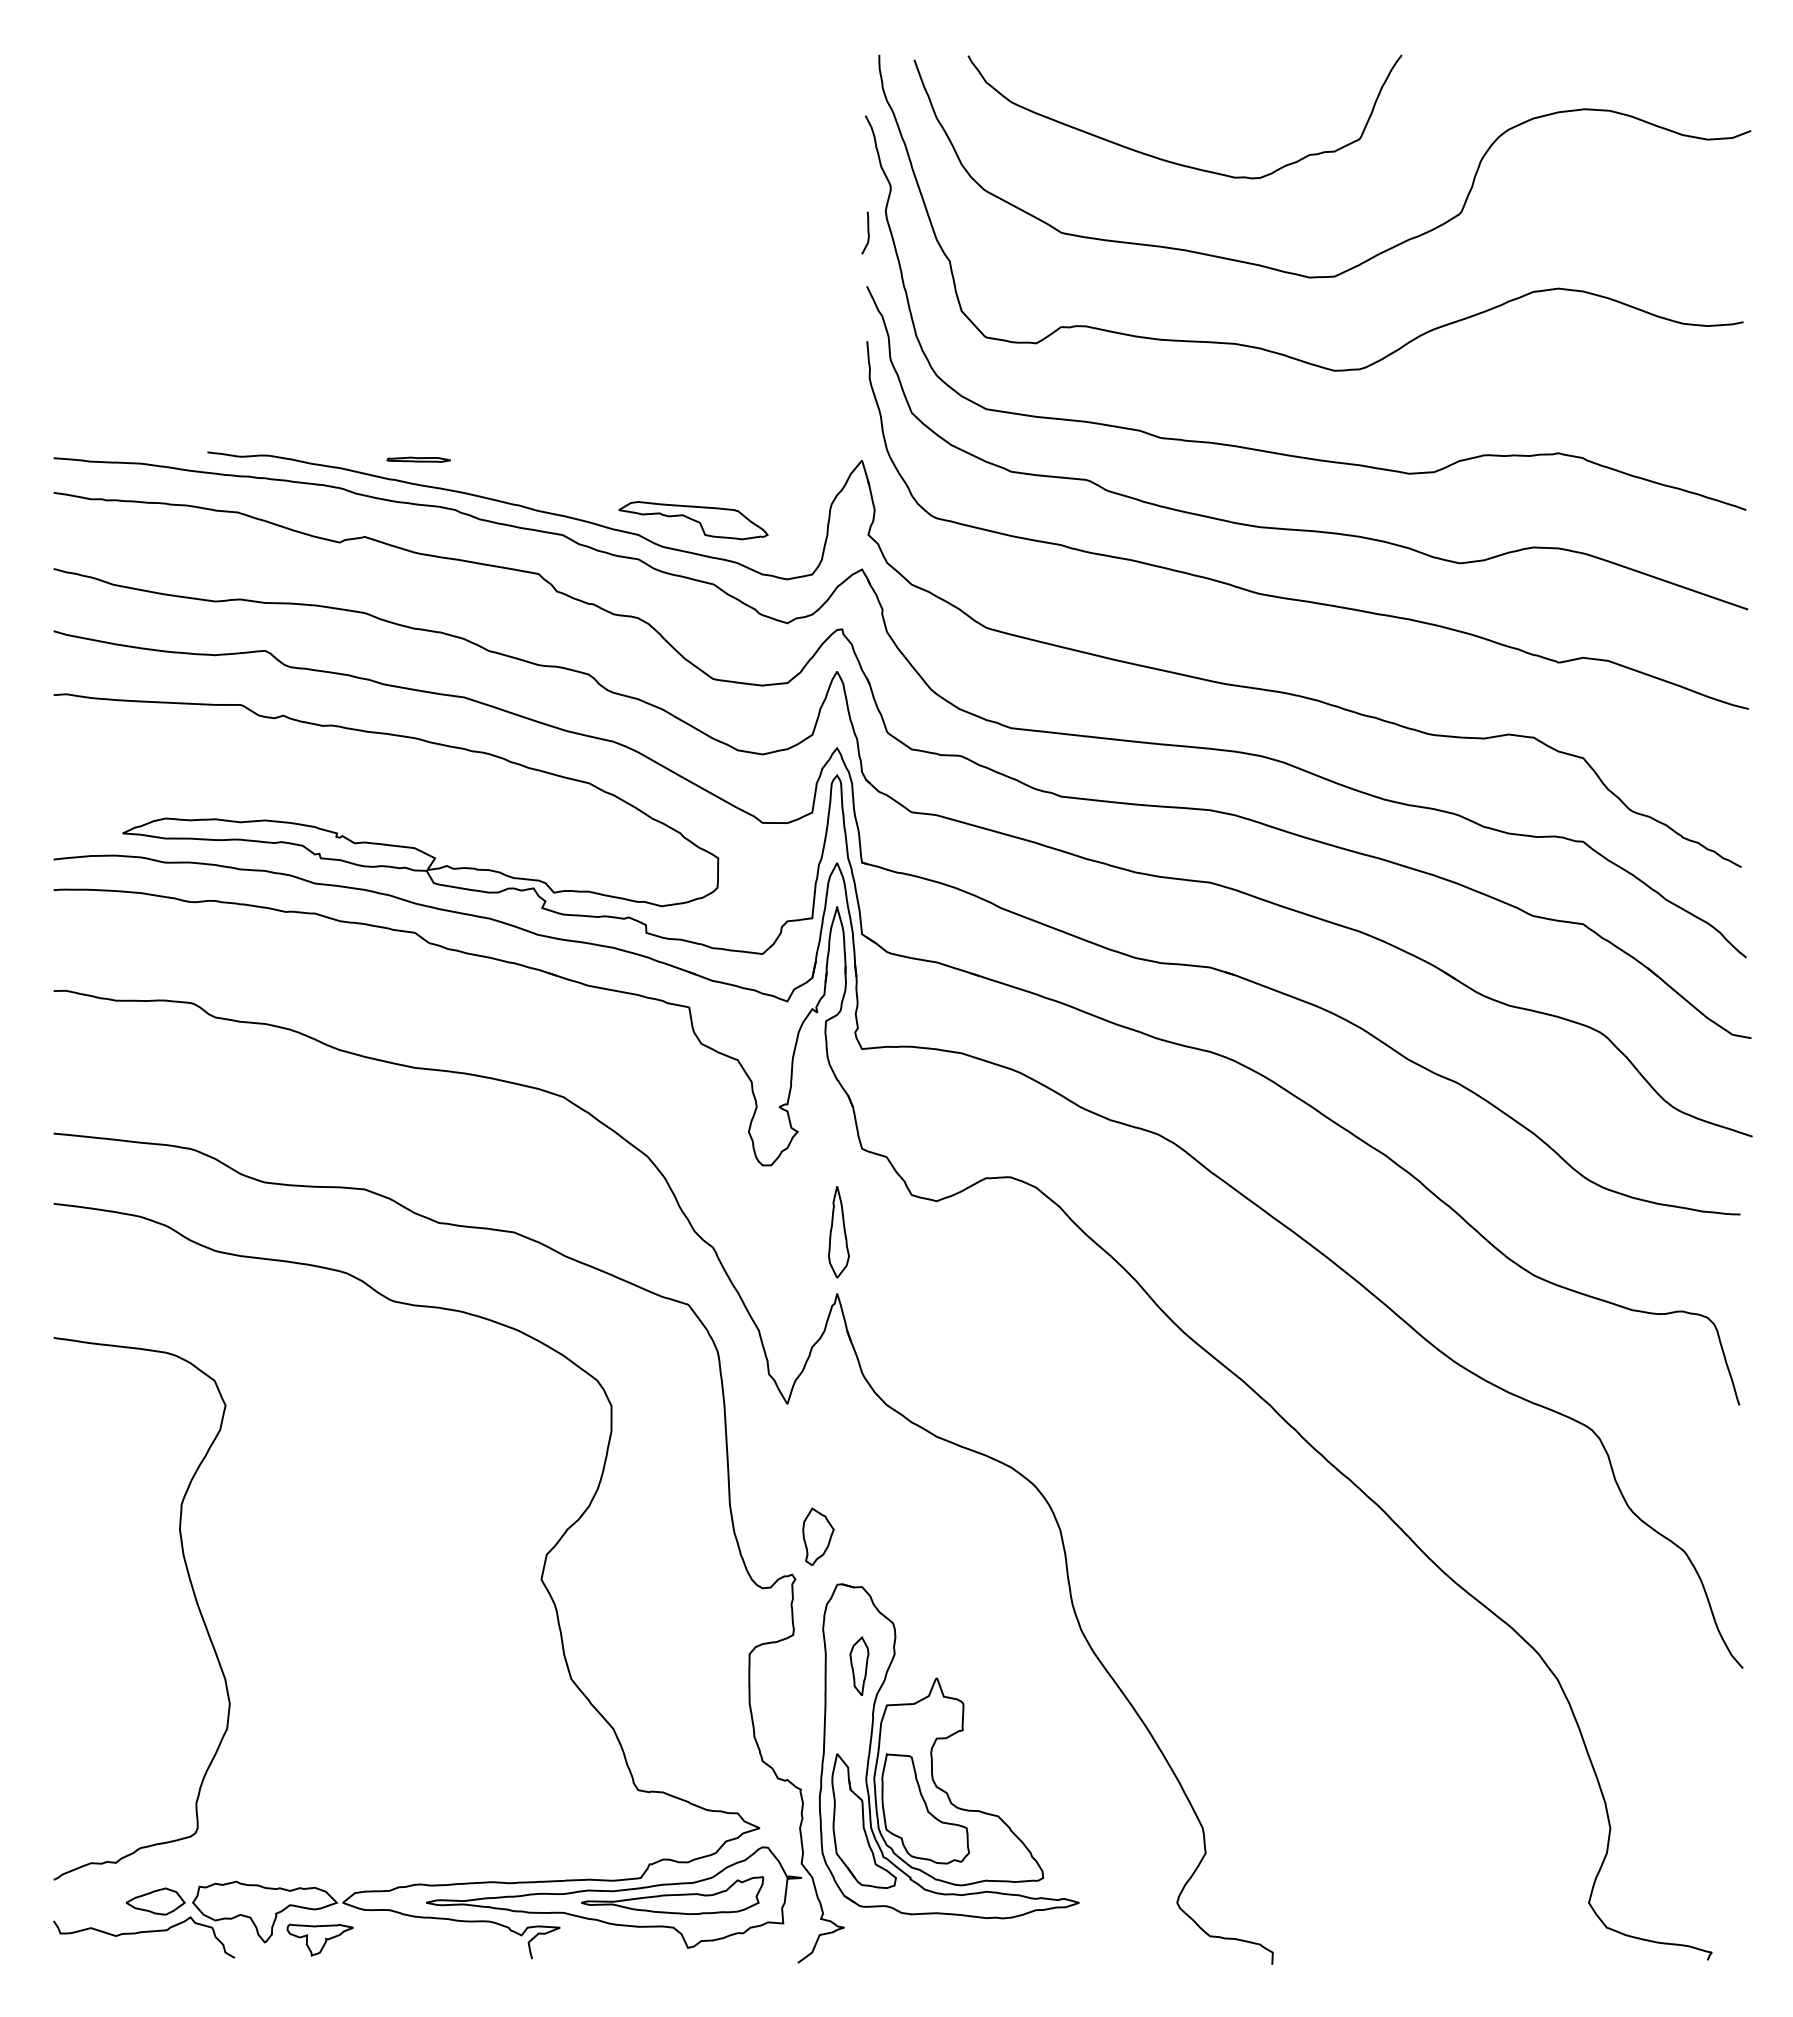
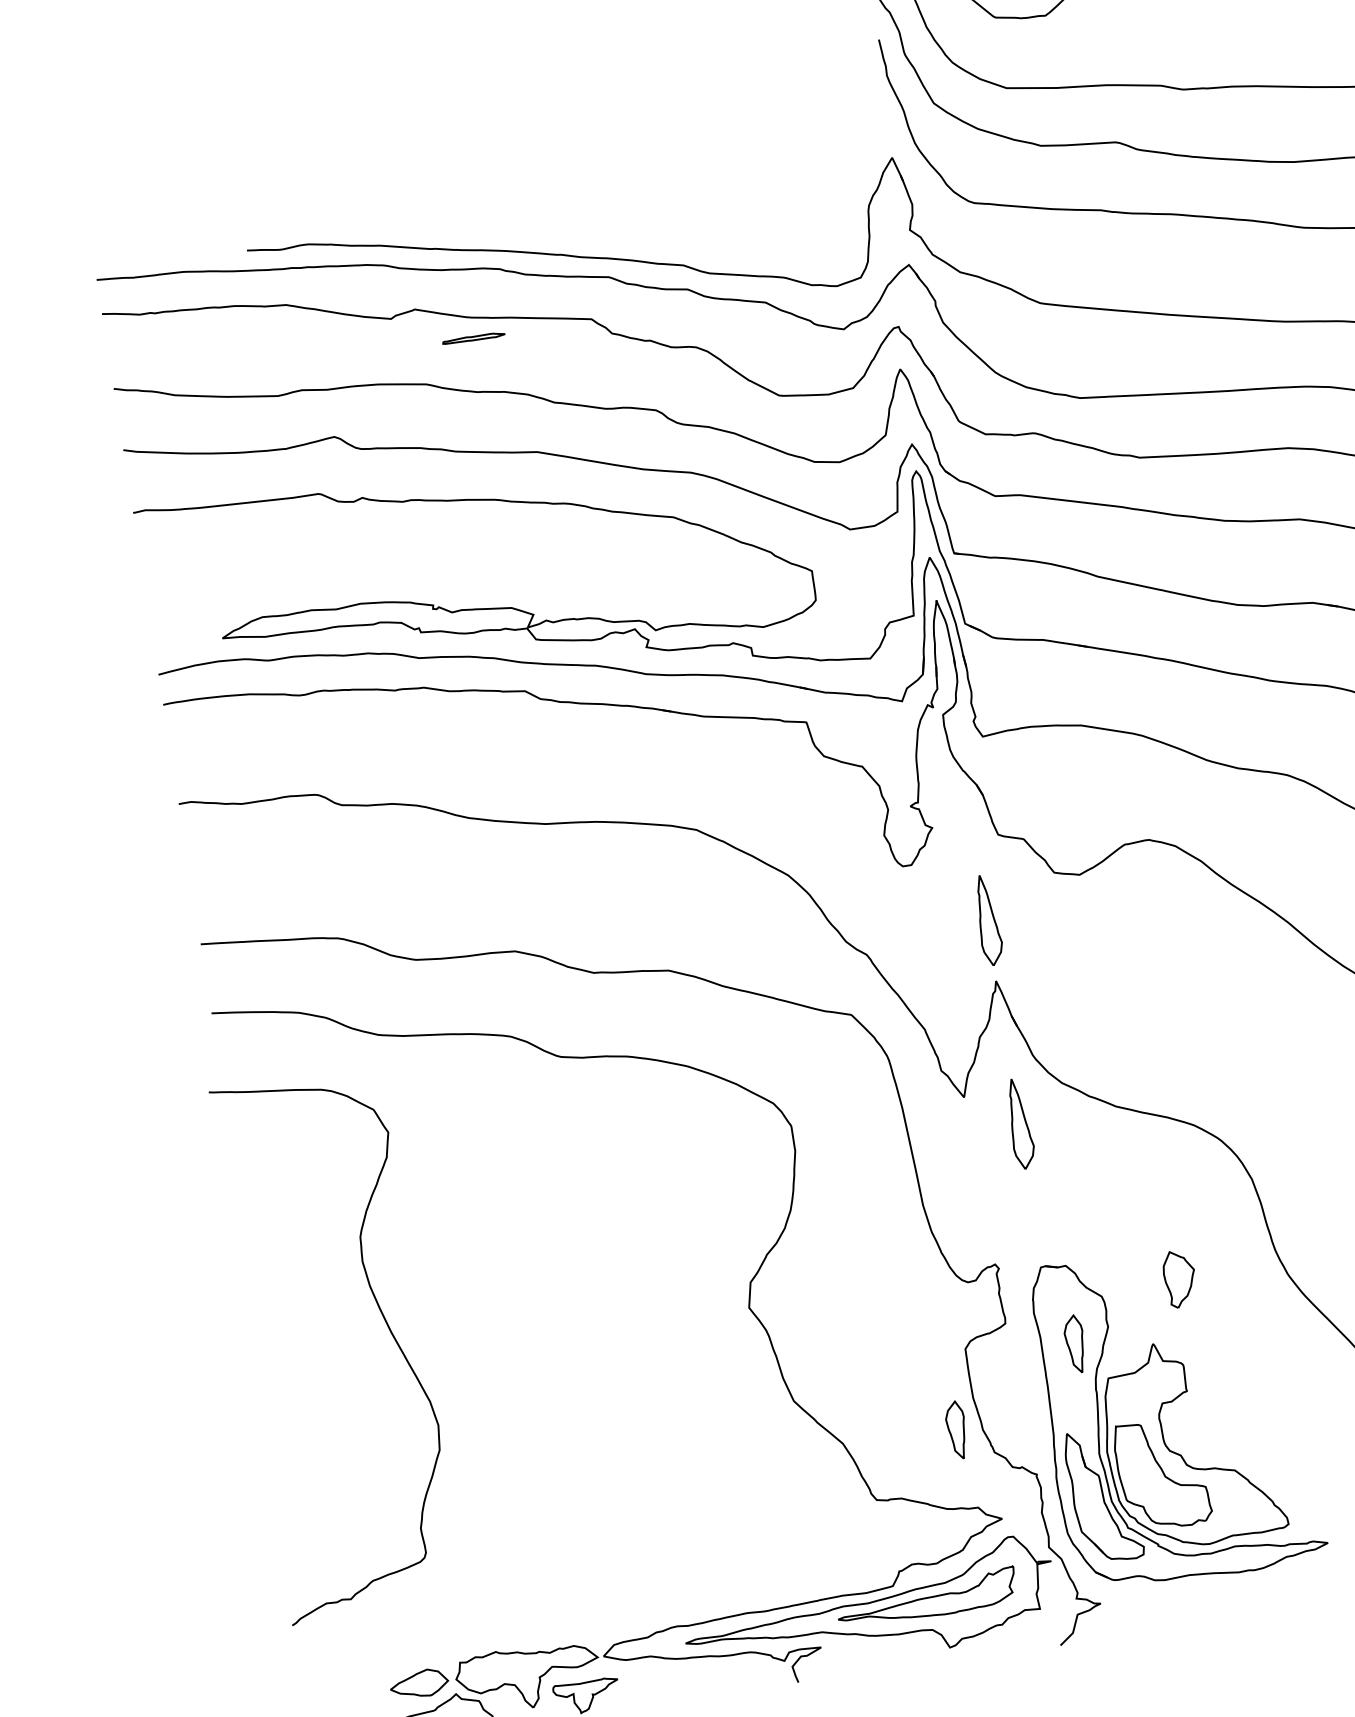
part: (418, 459) -> (473, 338), moved
part: (693, 520) -> (735, 242), removed
part: (838, 1439) -> (1019, 1124), added
part: (818, 1536) -> (1180, 1278), moved
curve: (193, 1595) -> (386, 1324), moved
part: (728, 1732) -> (956, 1429), added

